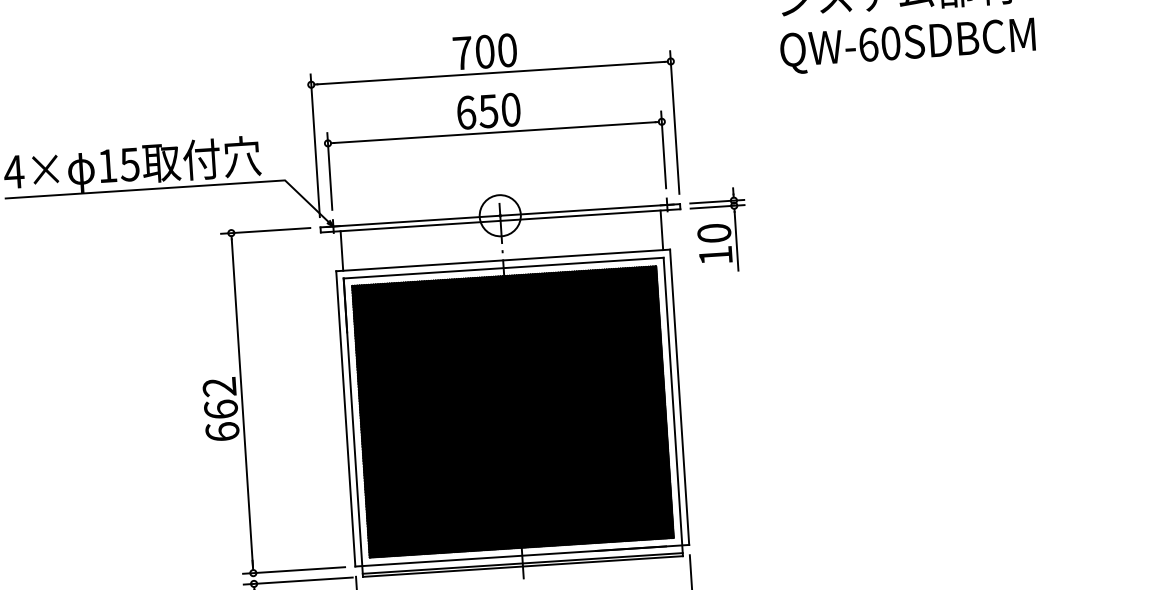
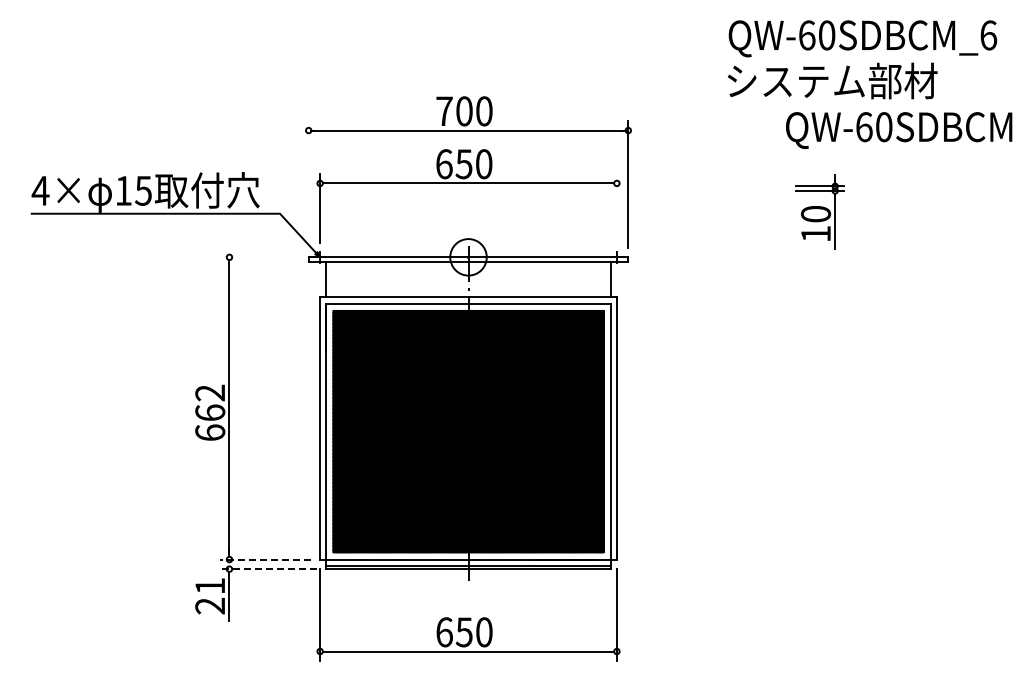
text: (908, 46) -> (899, 130), moved
line: (314, 145) -> (308, 184), removed
line: (663, 150) -> (616, 208), removed
part: (718, 230) -> (819, 211), moved
line: (265, 231) -> (259, 257), removed
line: (293, 570) -> (265, 559), solid -> dashed
line: (297, 581) -> (268, 569), solid -> dashed

